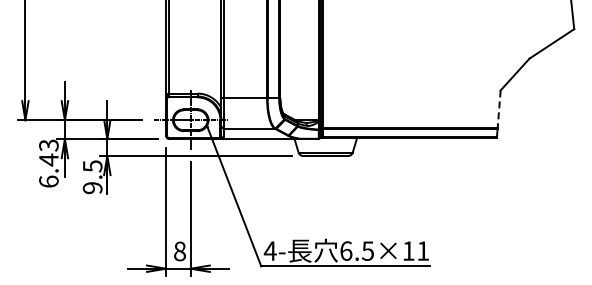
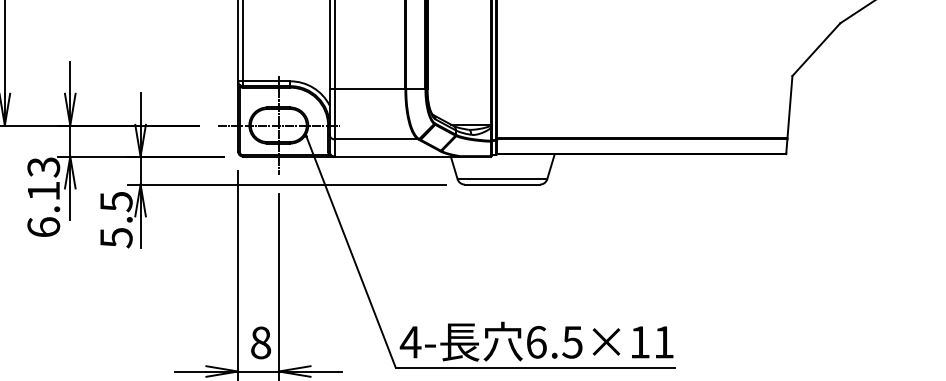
line: (499, 109) -> (790, 107), dashed -> solid
text: (48, 159) -> (43, 190), 6.43 -> 6.13
text: (92, 188) -> (116, 238), 9.5 -> 5.5

